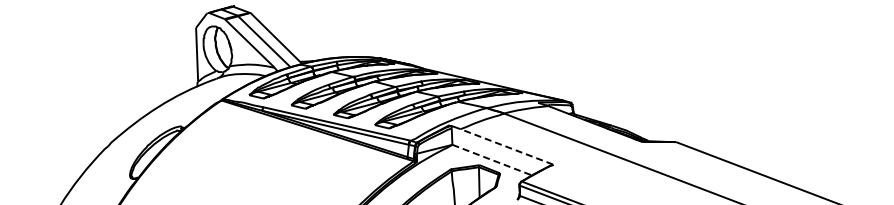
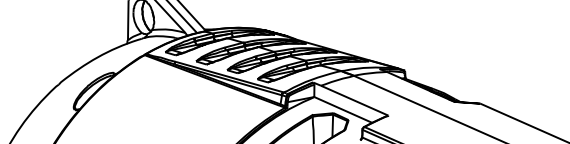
line: (506, 146) -> (354, 100), dashed -> solid
line: (492, 160) -> (343, 110), dashed -> solid

